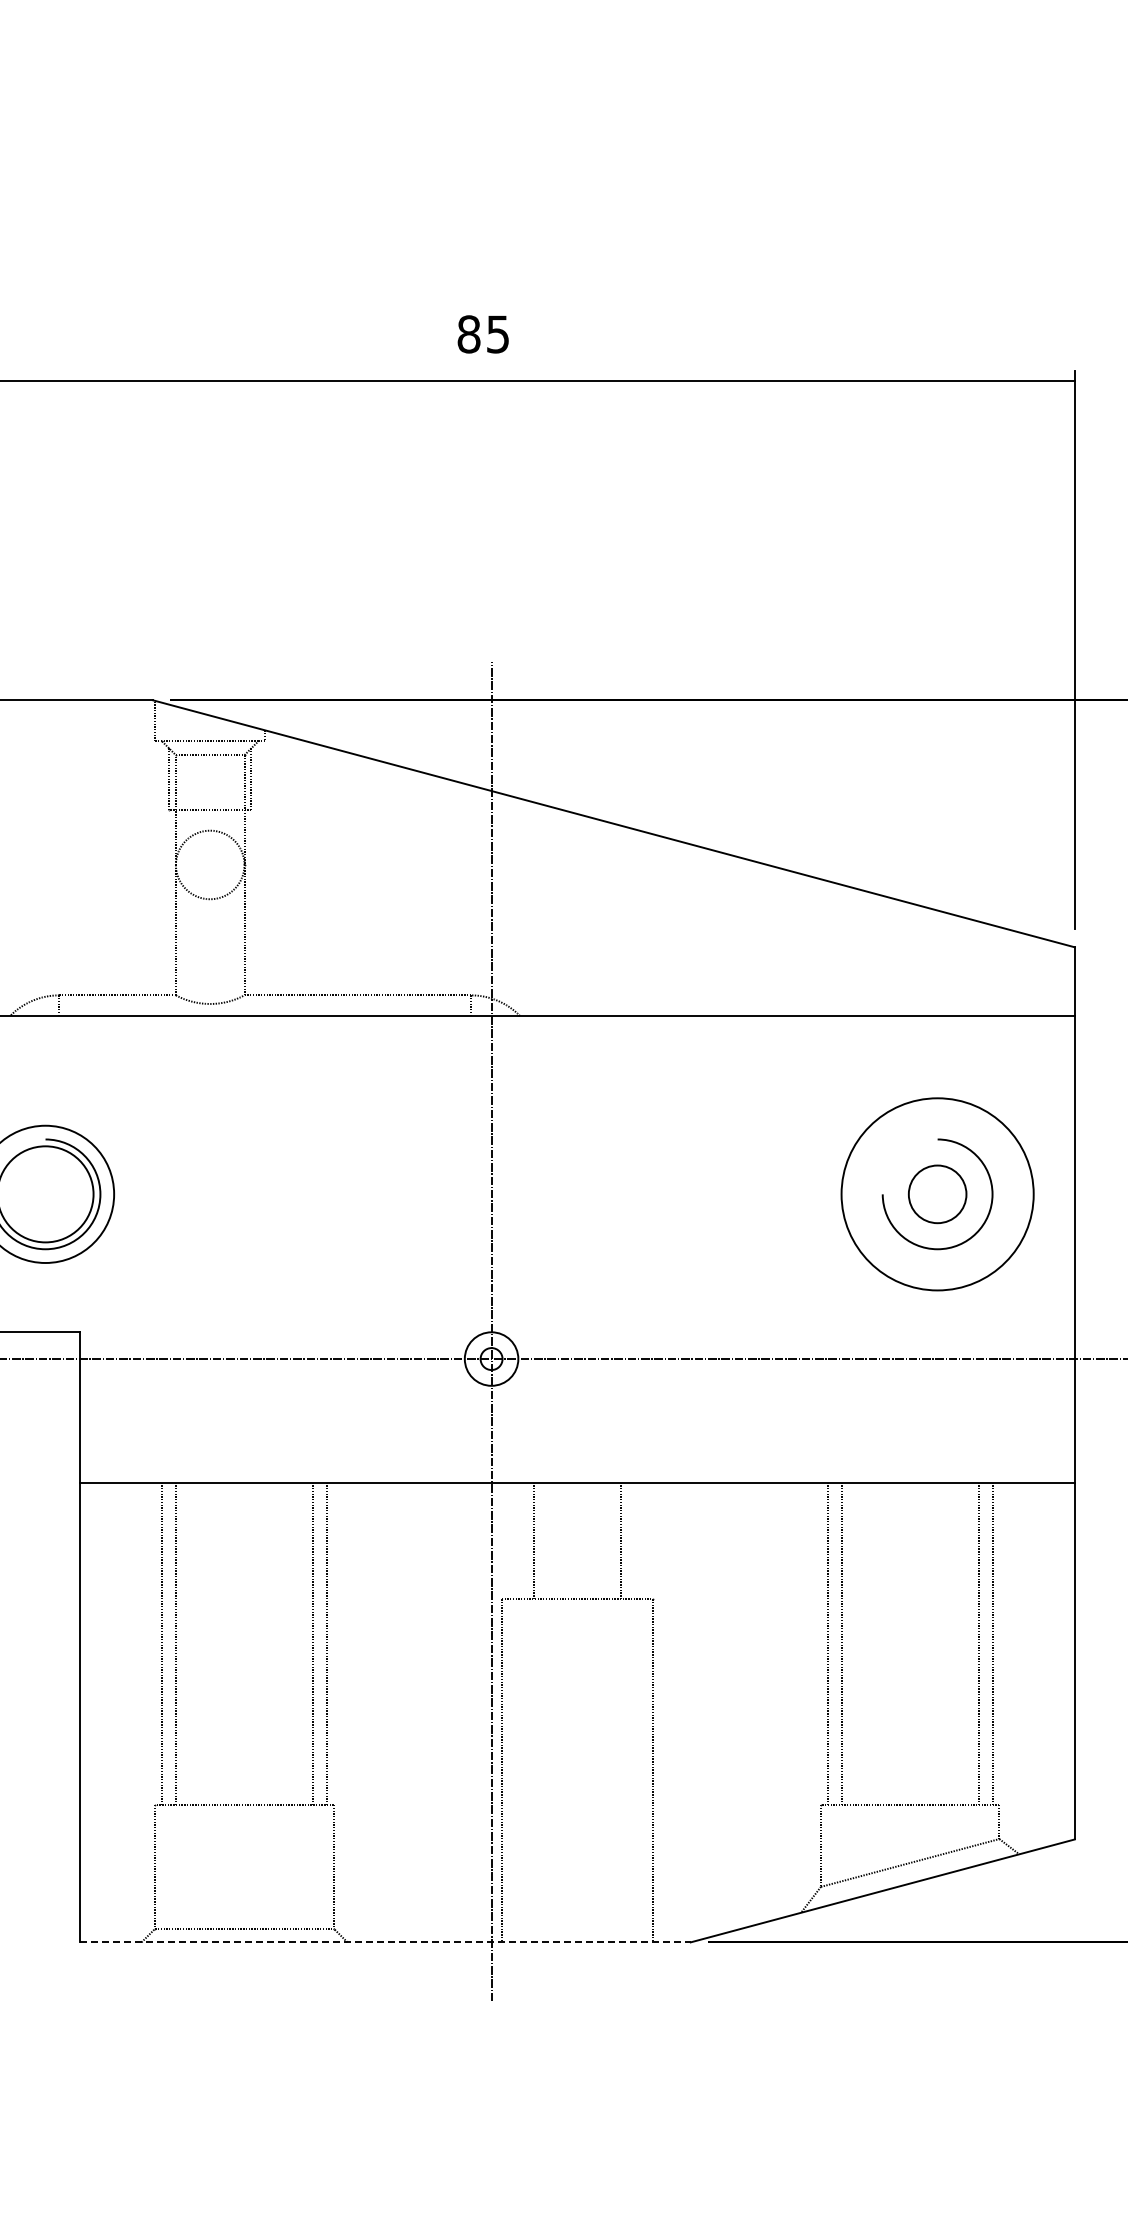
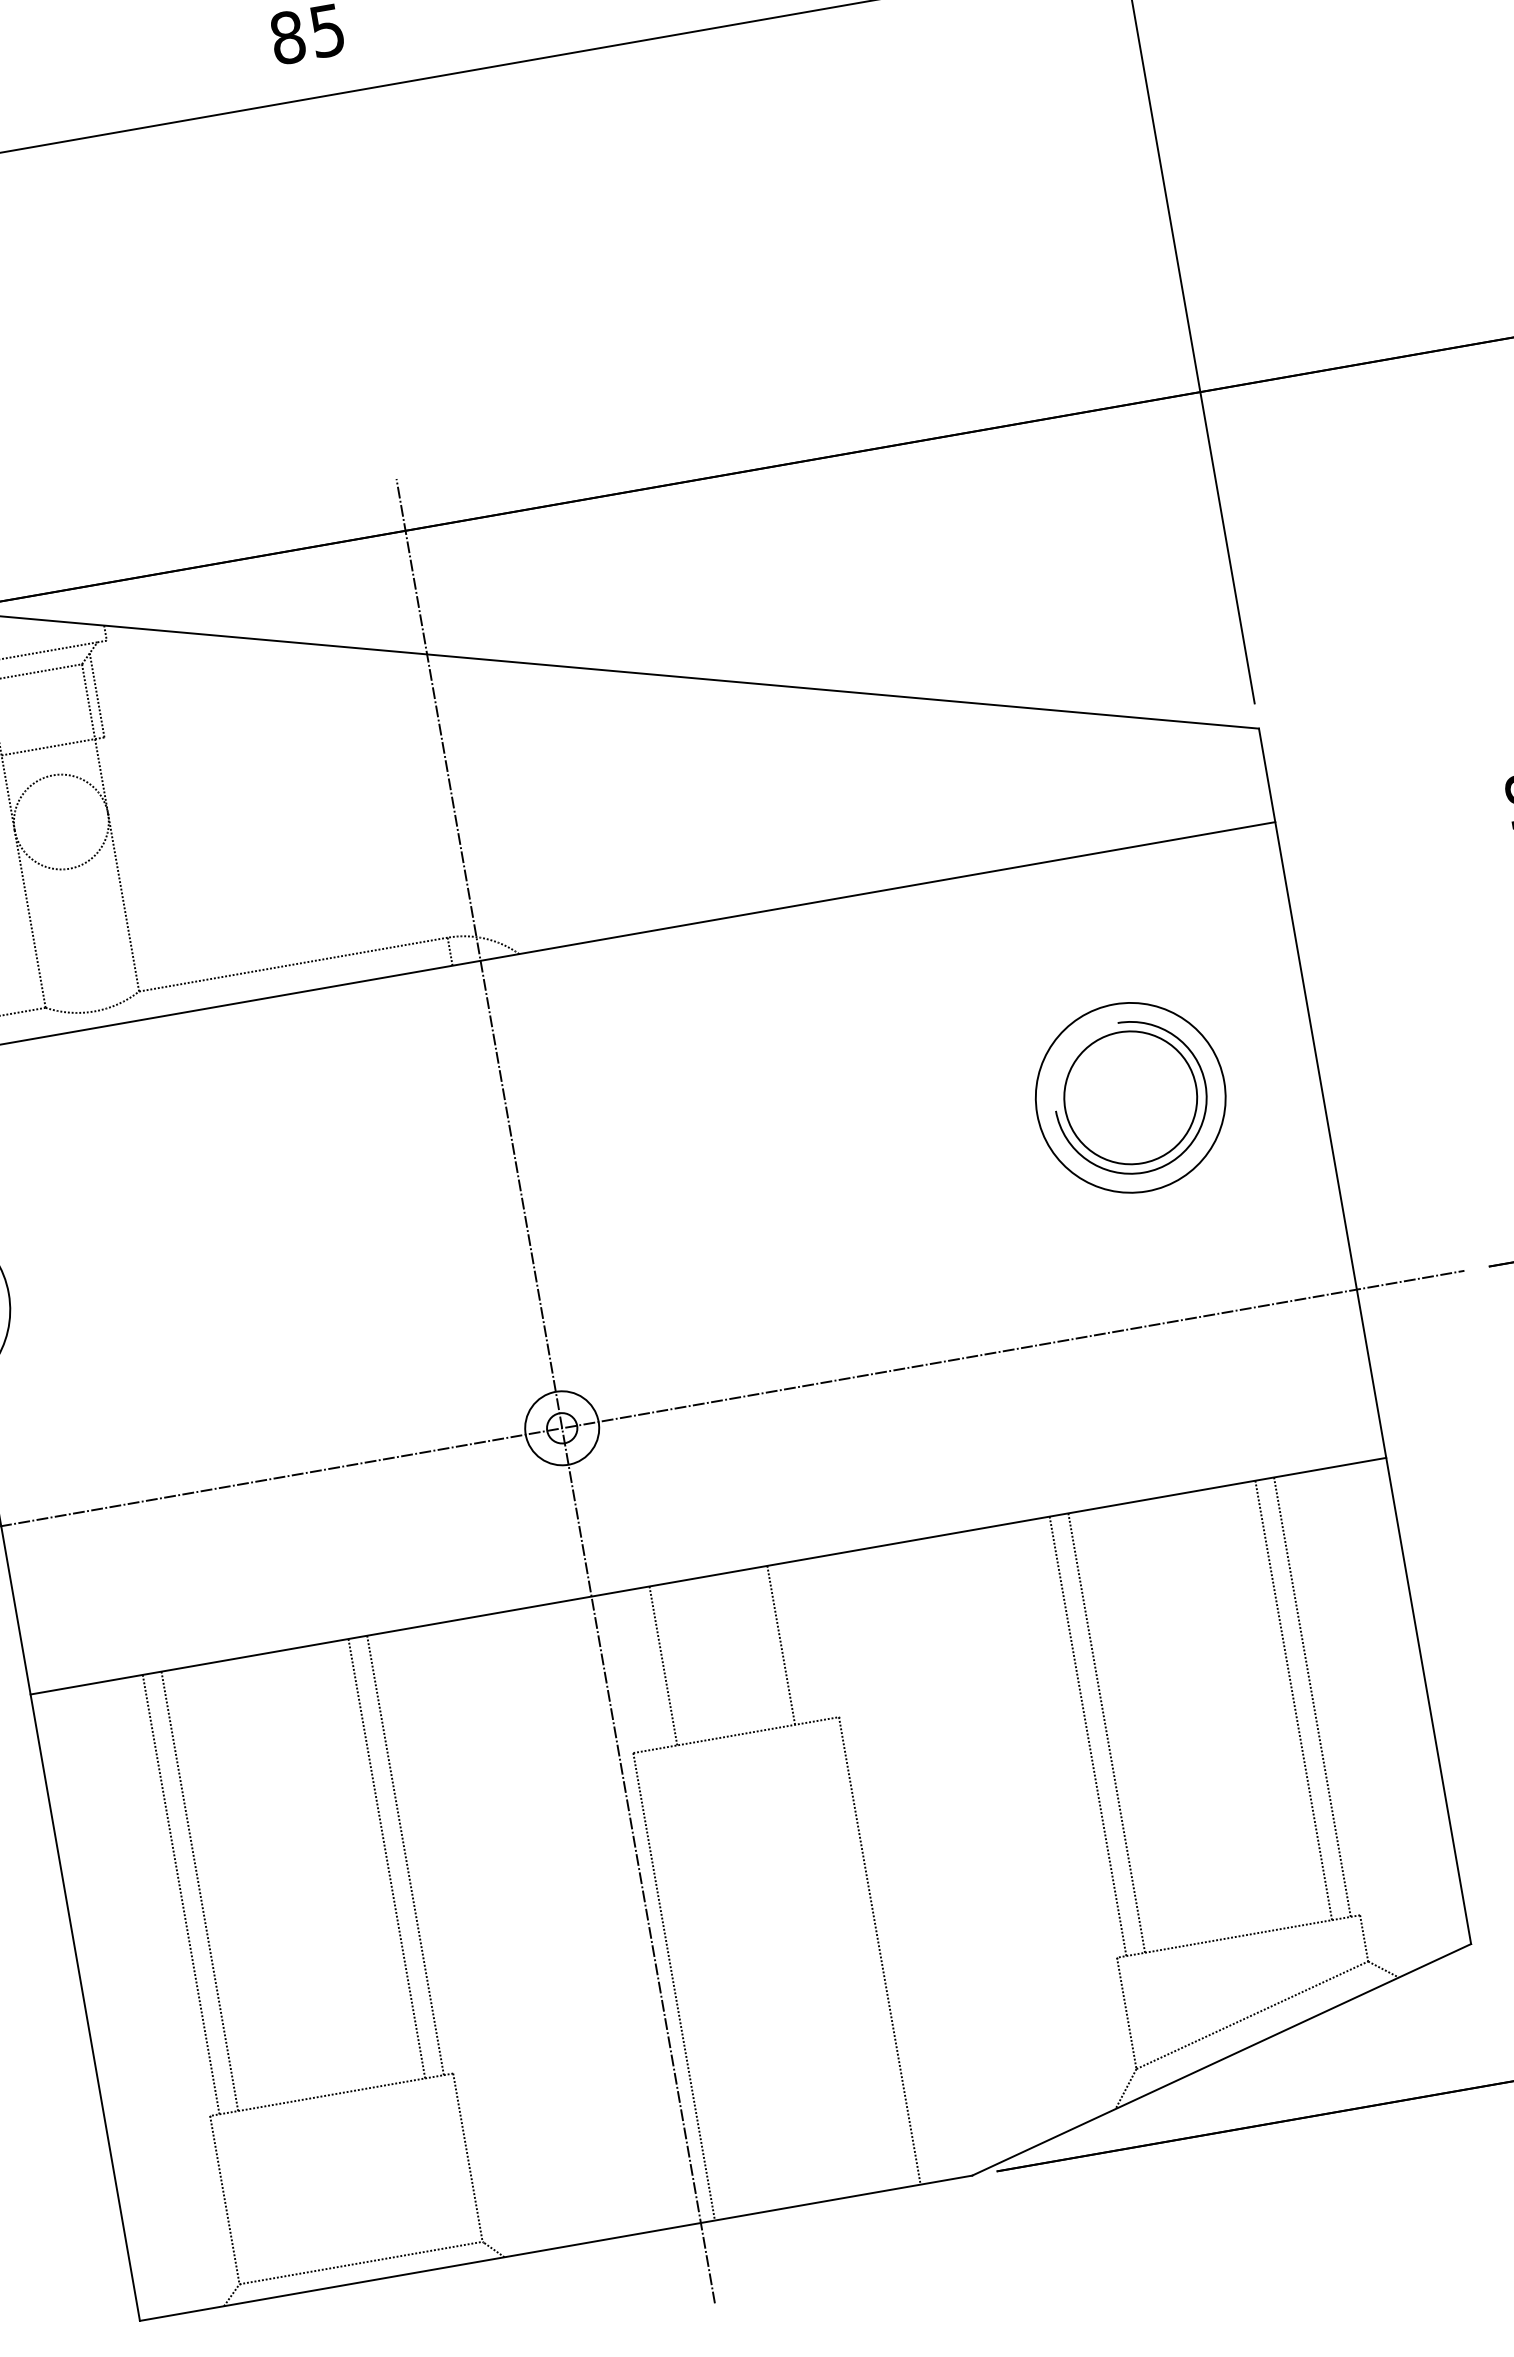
circle: (937, 1193) -> (1130, 1096), size x0.71
circle: (937, 1194) -> (1130, 1098), size x1.67
line: (385, 1942) -> (556, 2248), dashed -> solid

